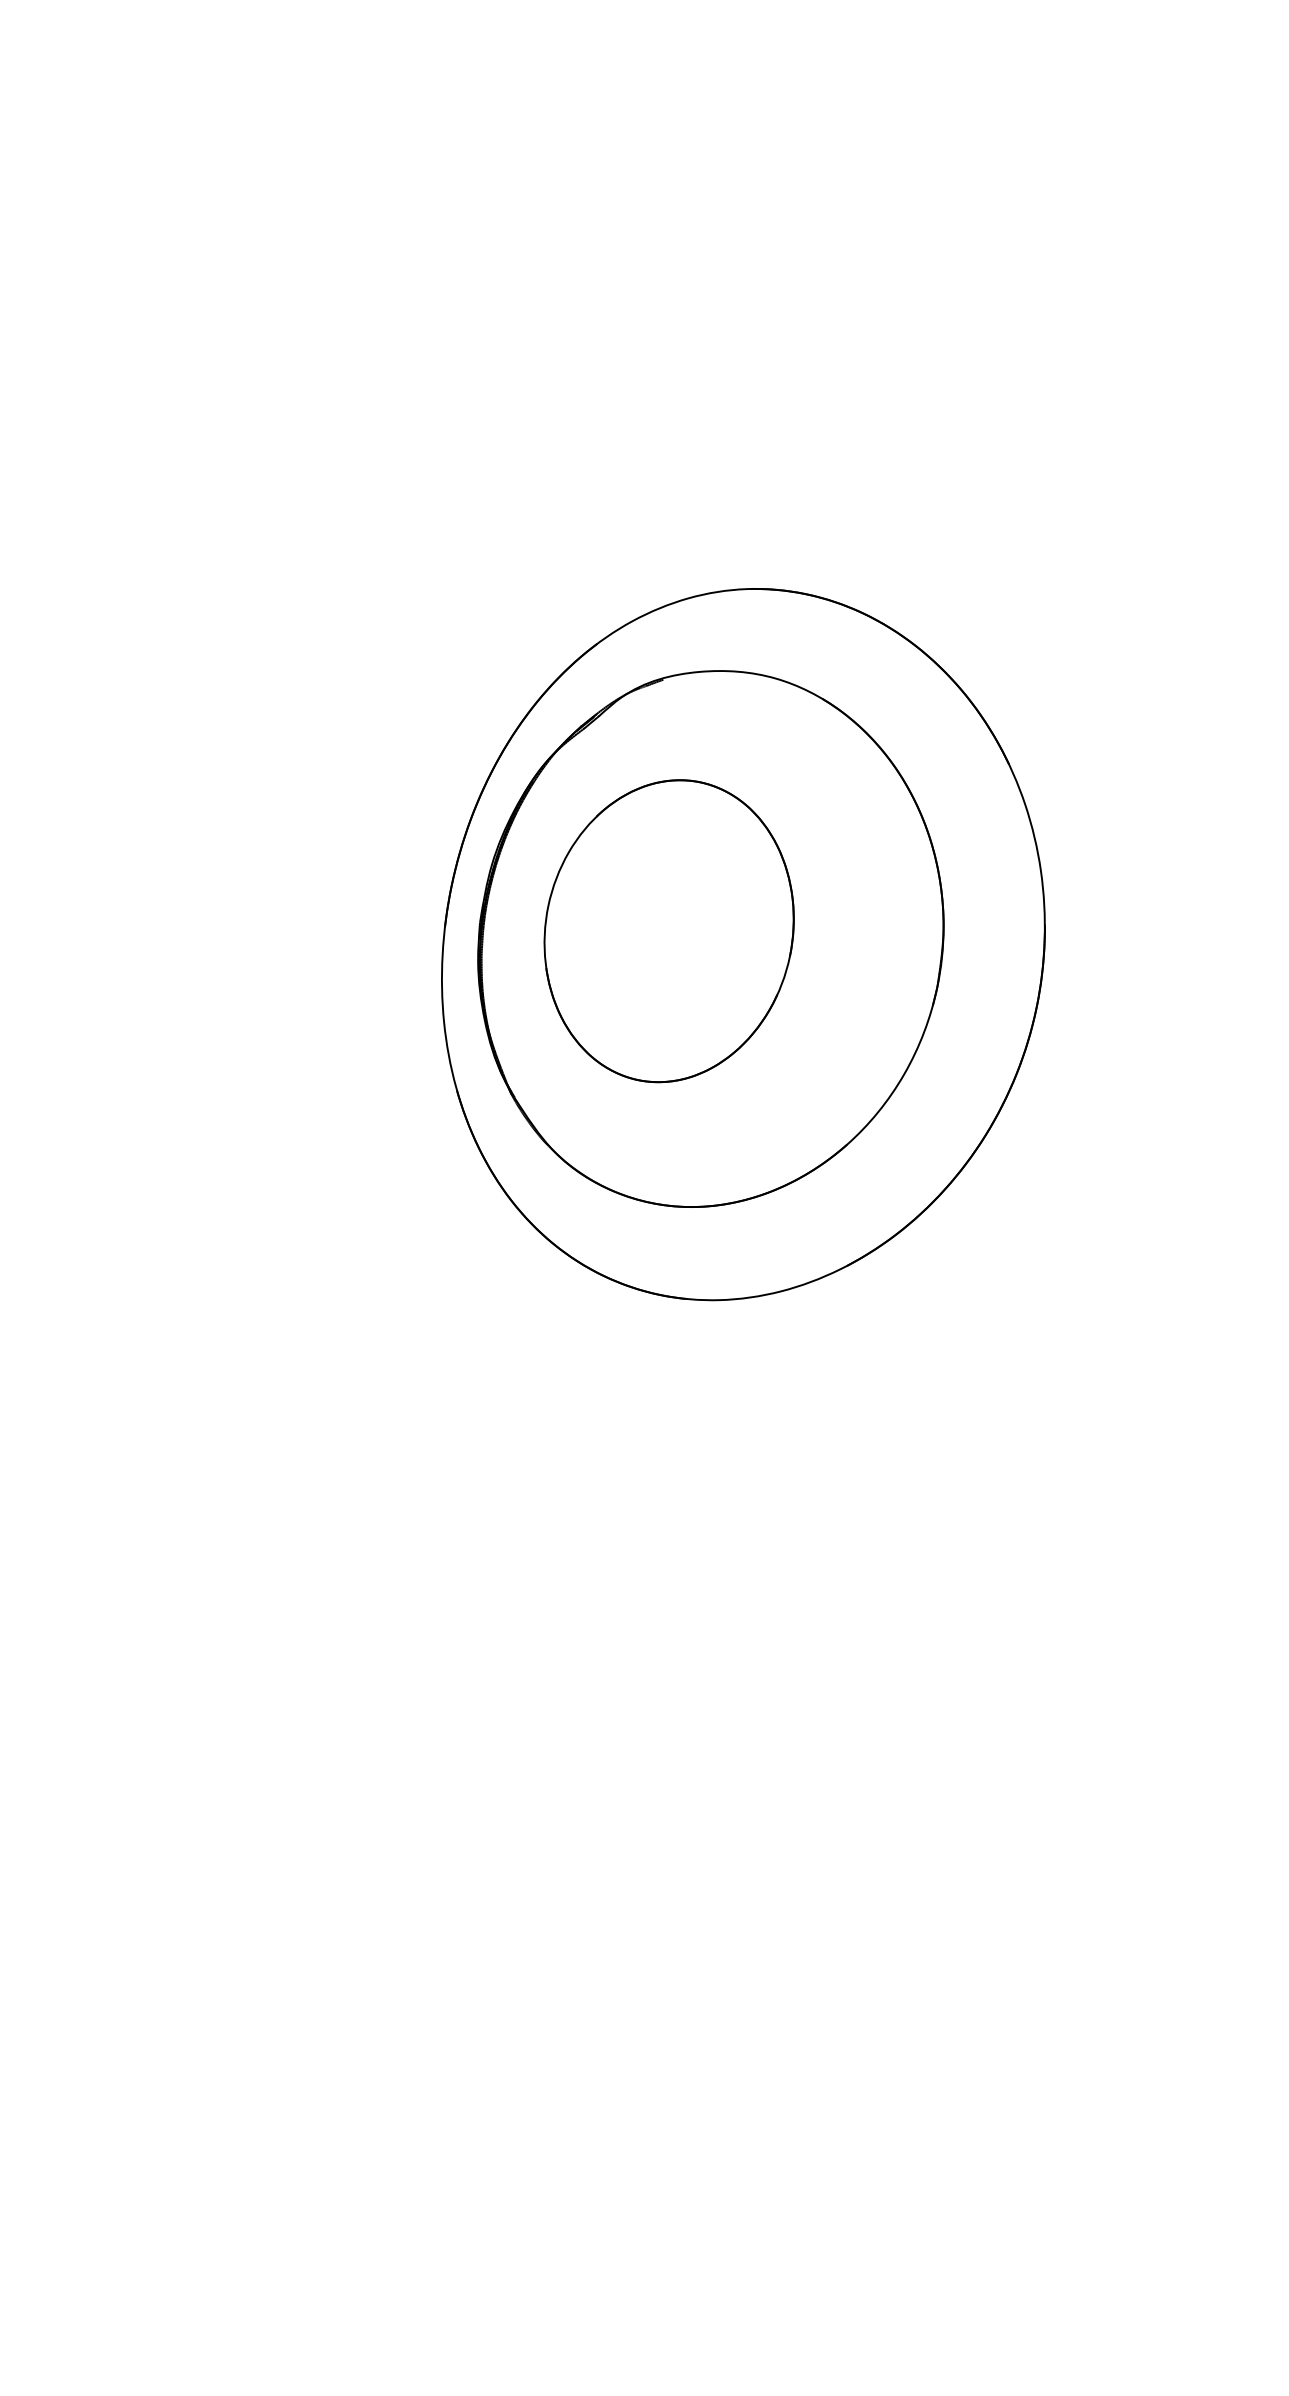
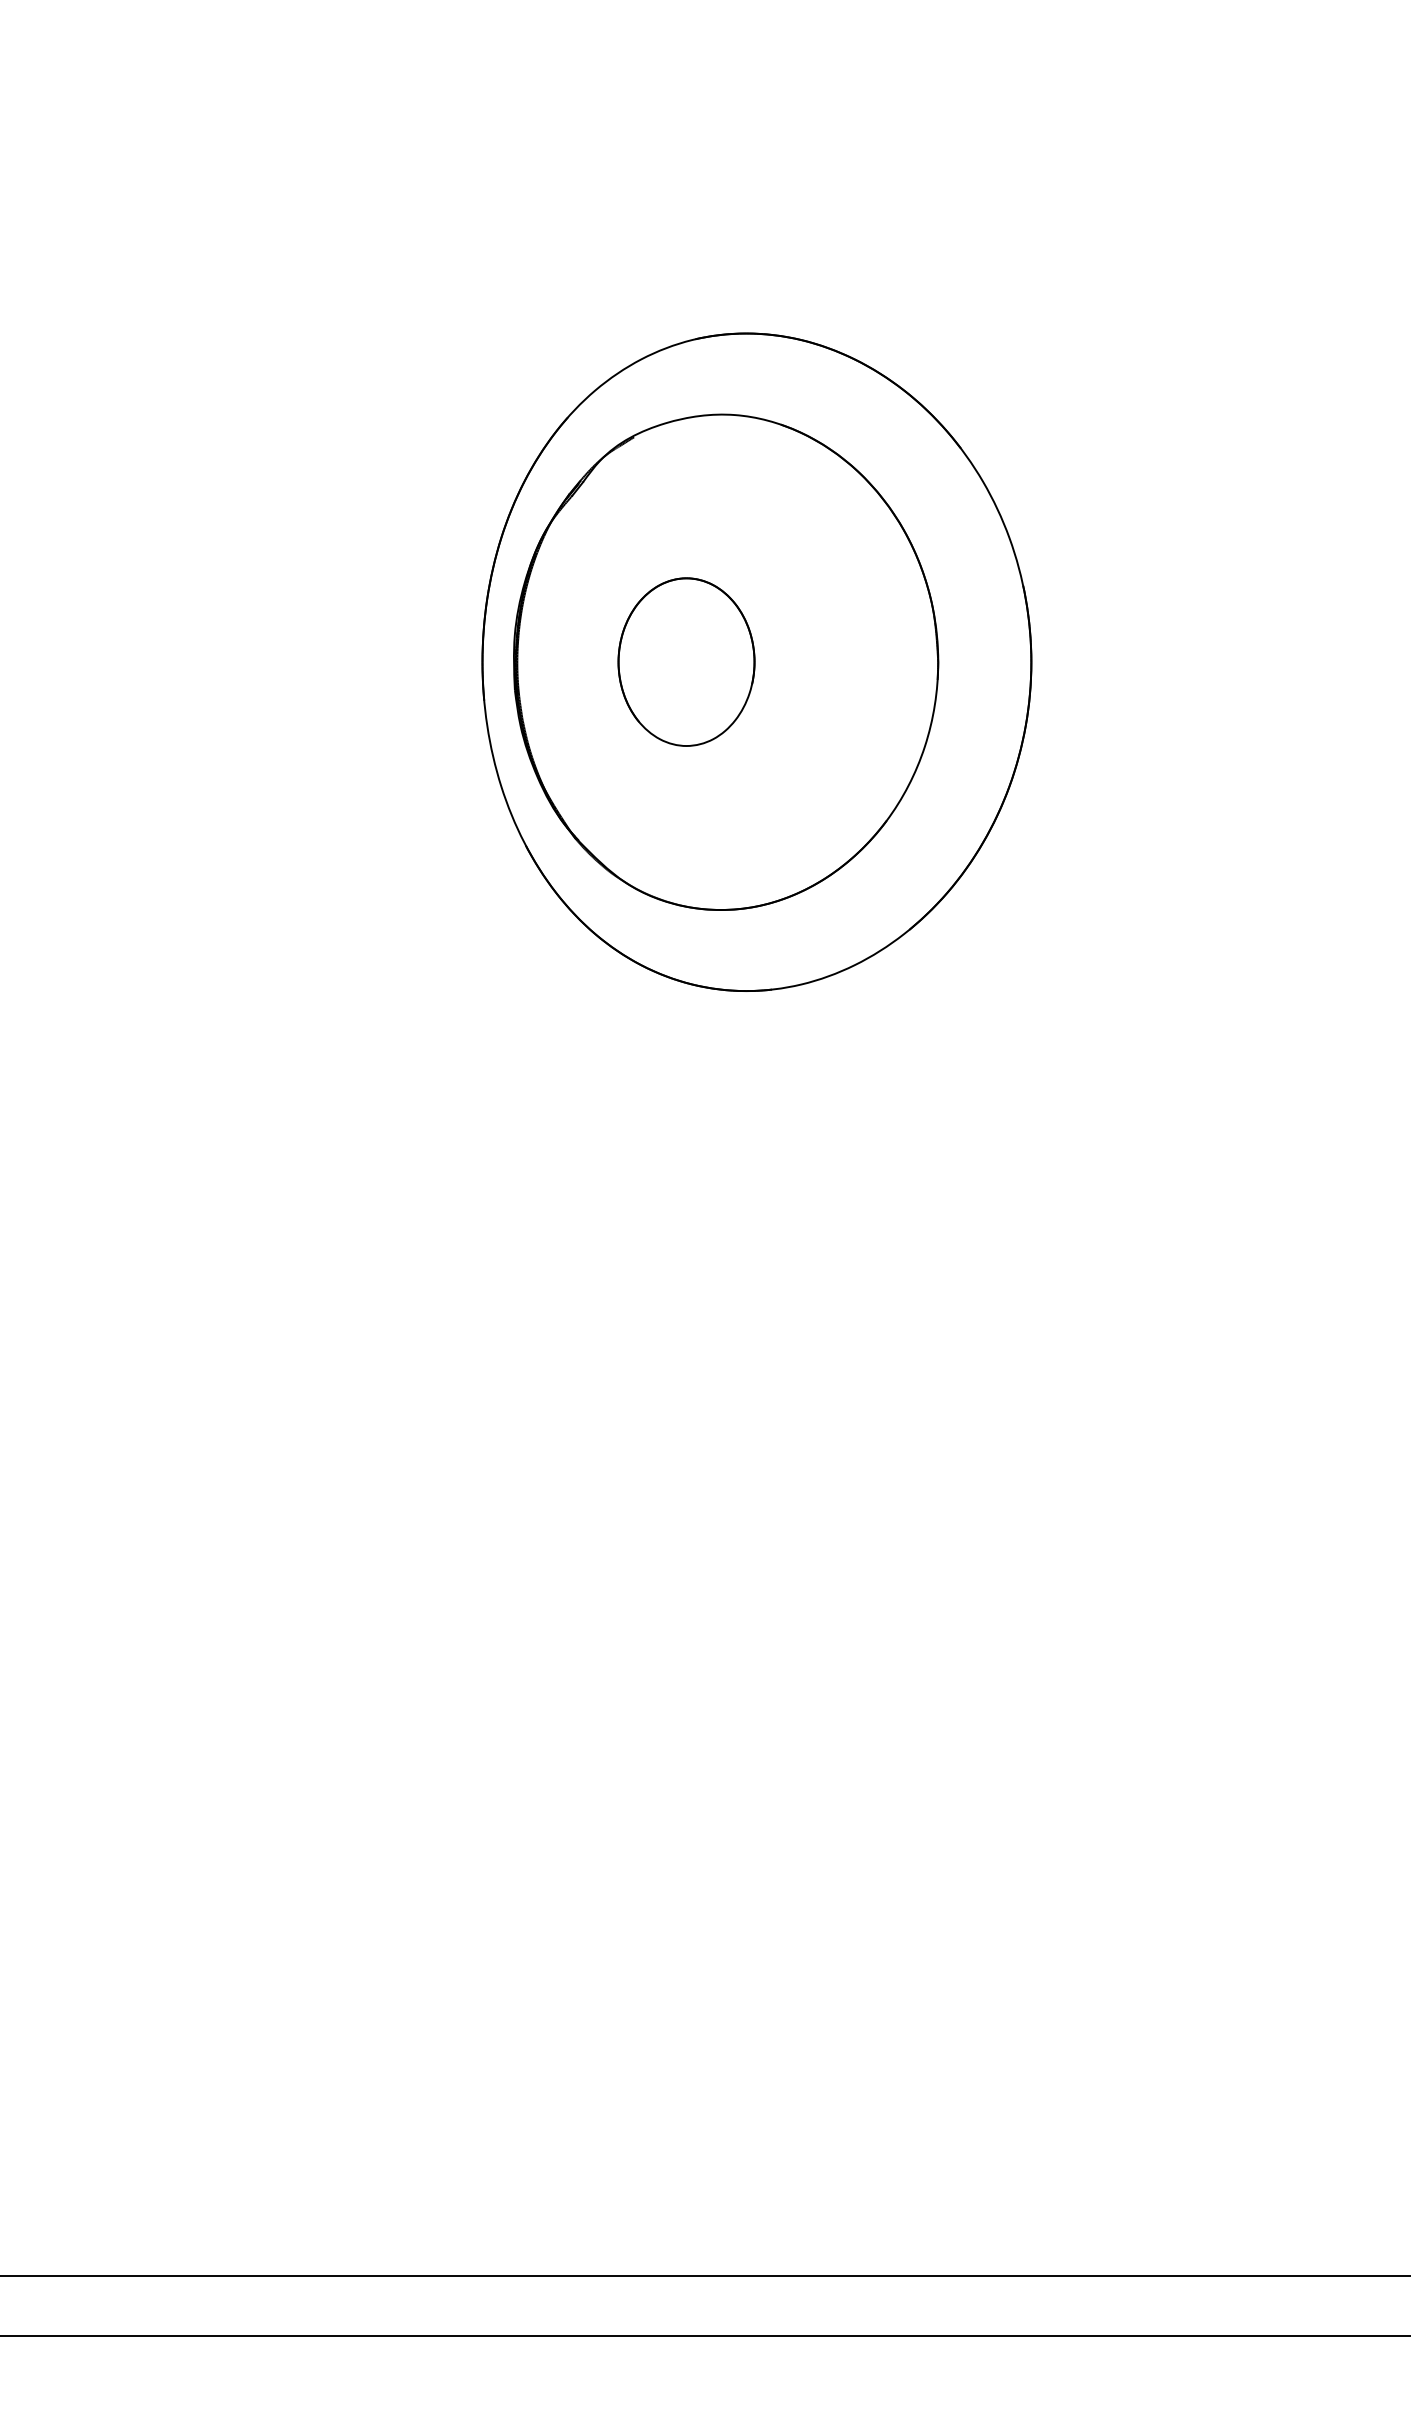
part: (669, 930) -> (686, 661), size x0.6

